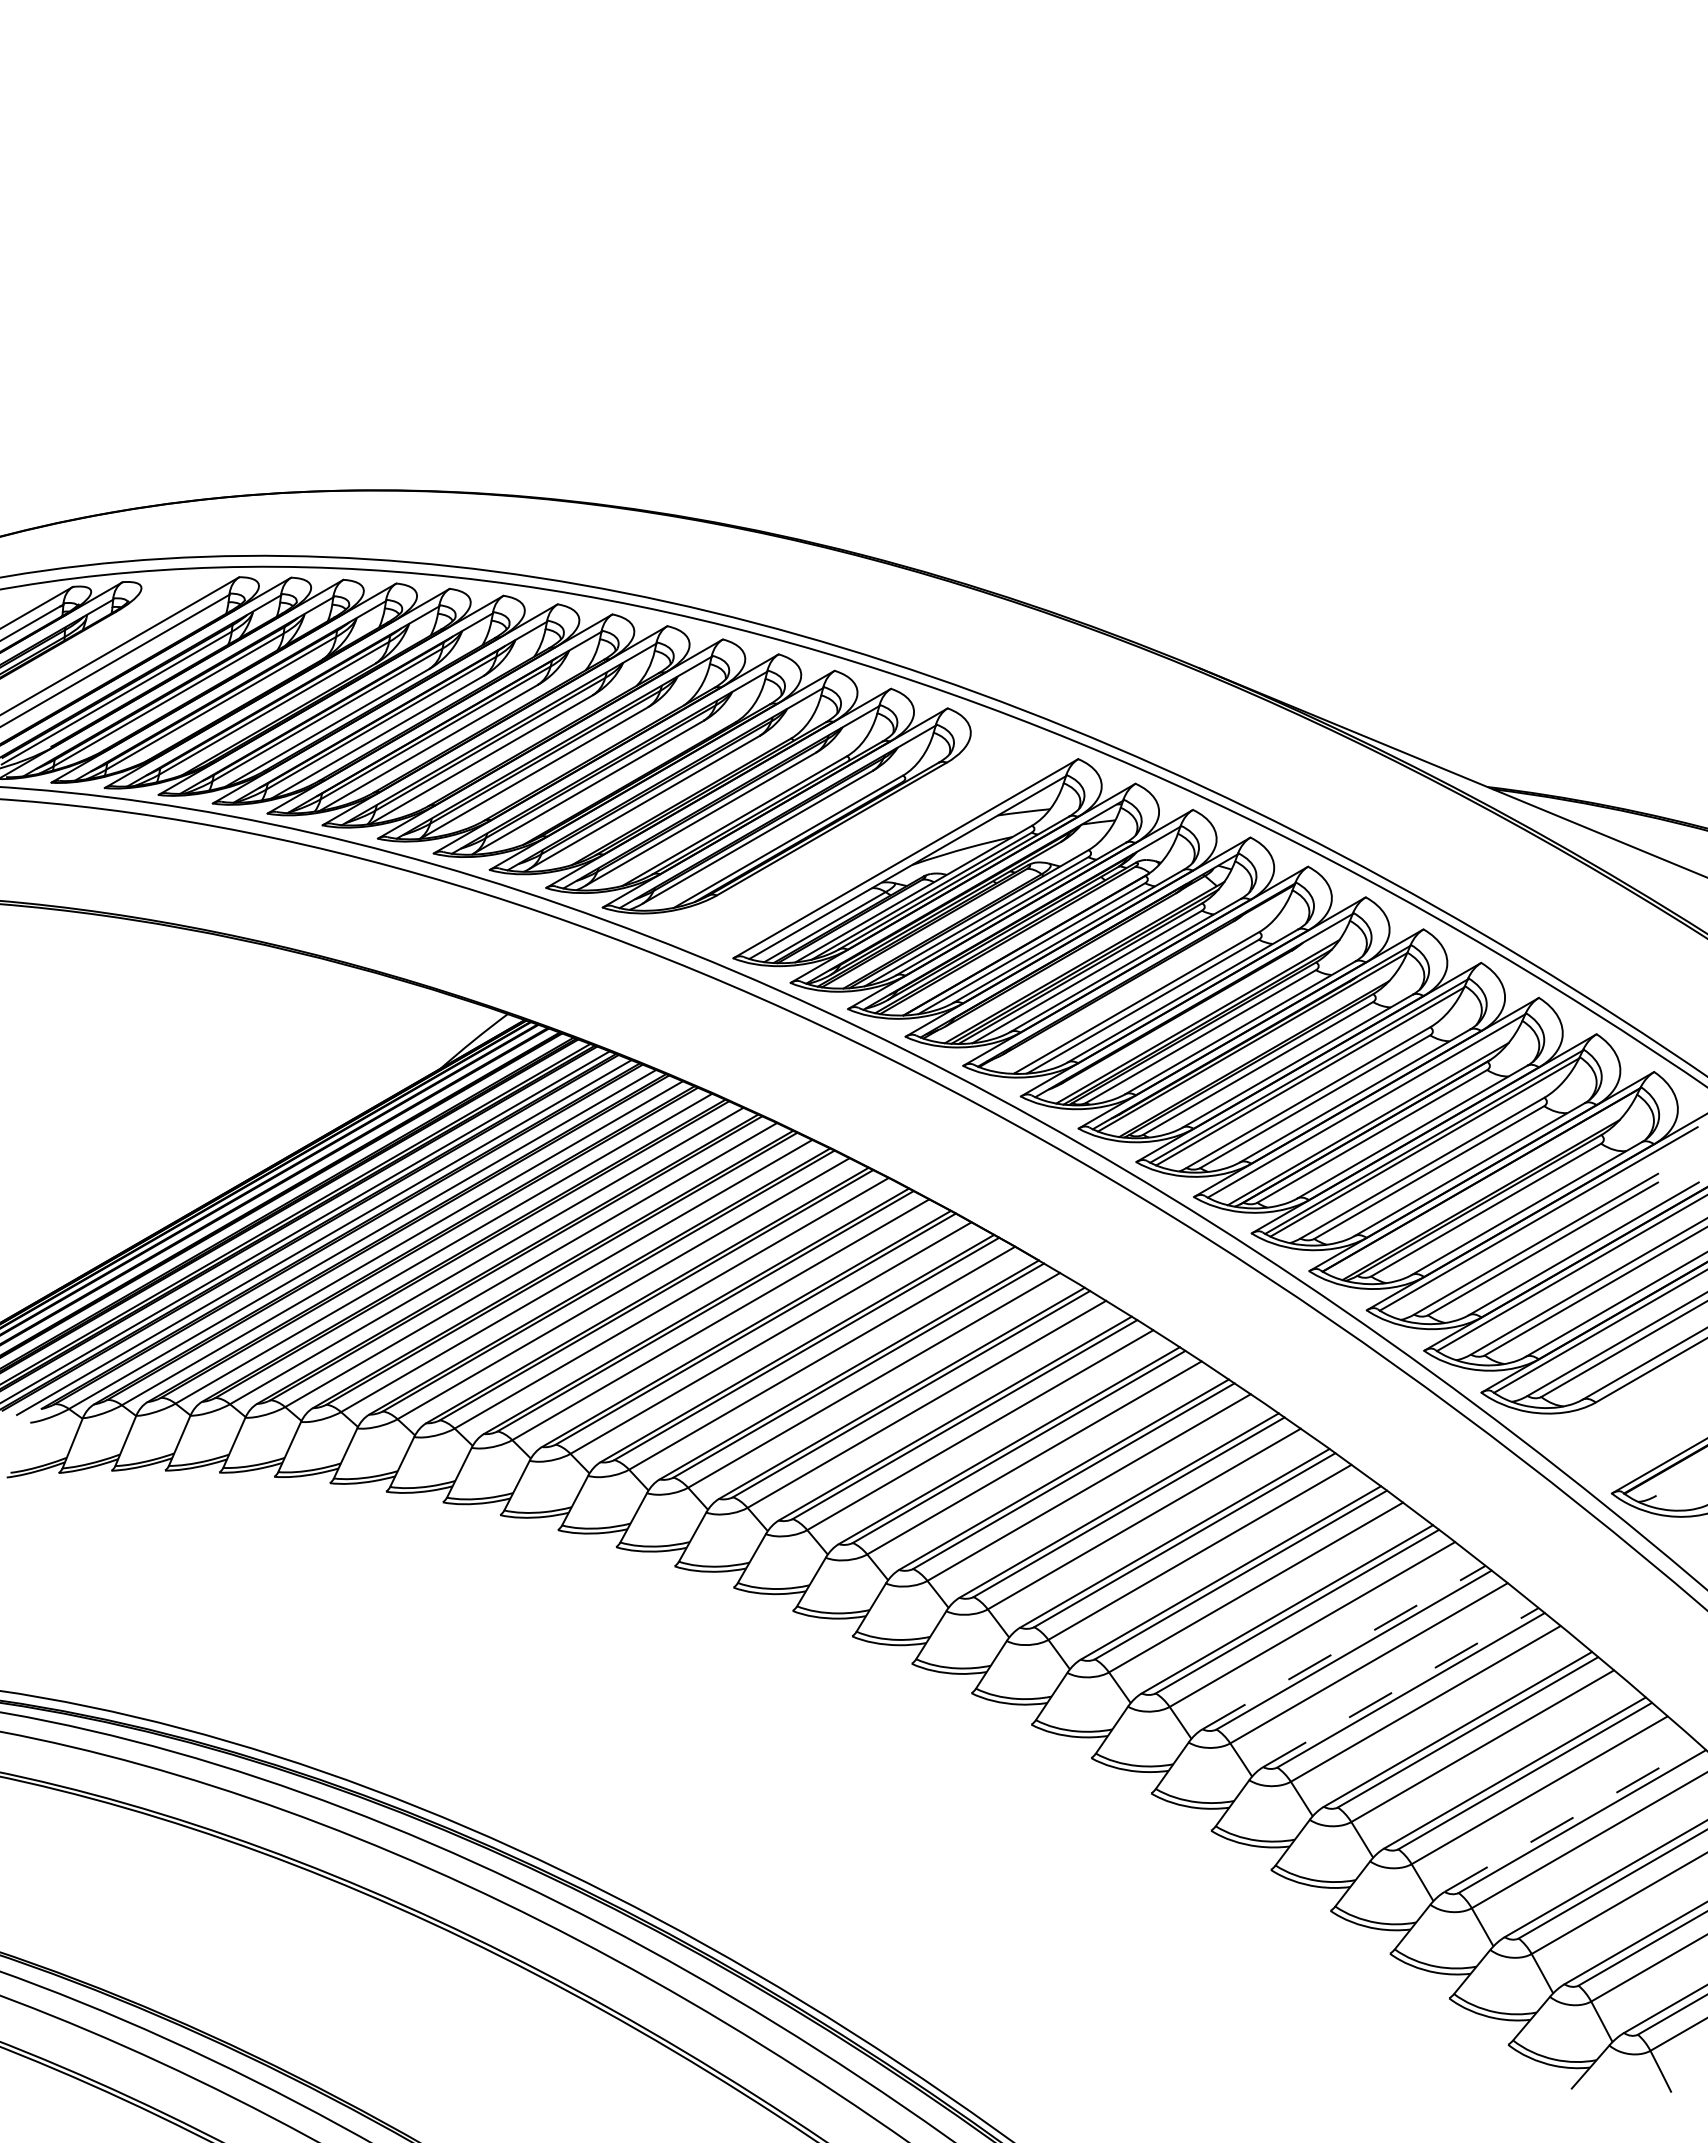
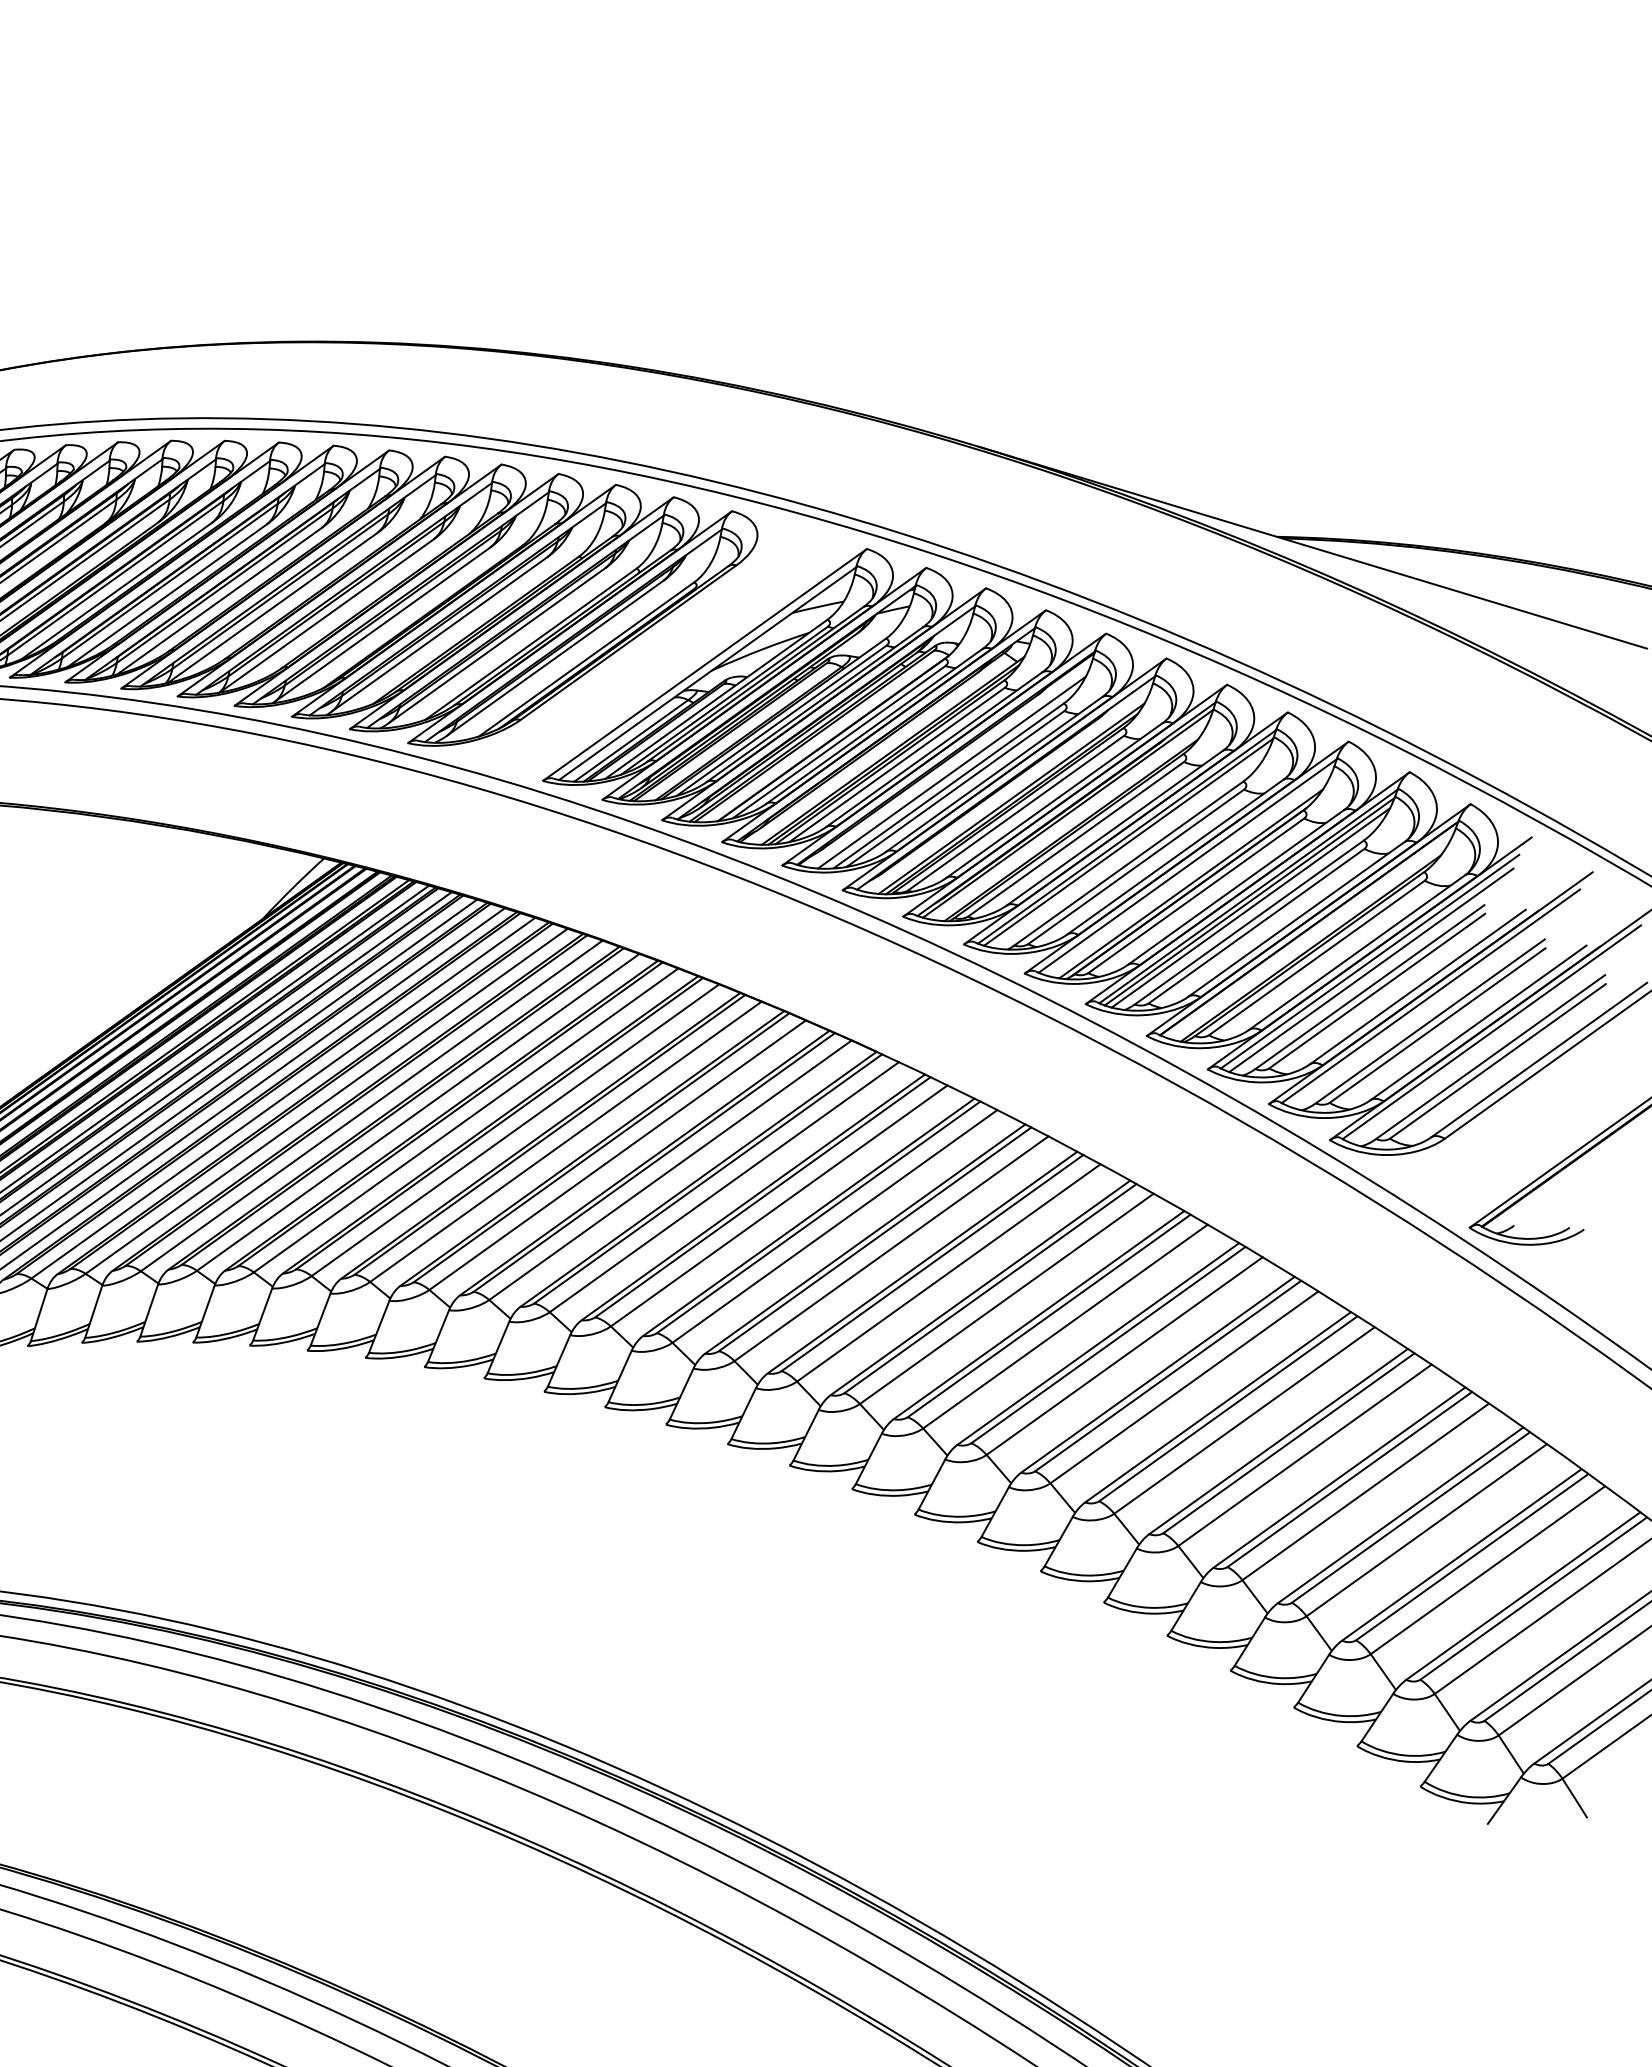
line: (1140, 989) -> (951, 772), added
line: (1425, 1153) -> (1250, 907), added
line: (1538, 1227) -> (1370, 970), added
line: (1344, 1647) -> (1218, 1407), dashed -> solid
line: (1400, 1687) -> (1278, 1441), dashed -> solid
line: (1572, 1818) -> (1462, 1555), dashed -> solid

